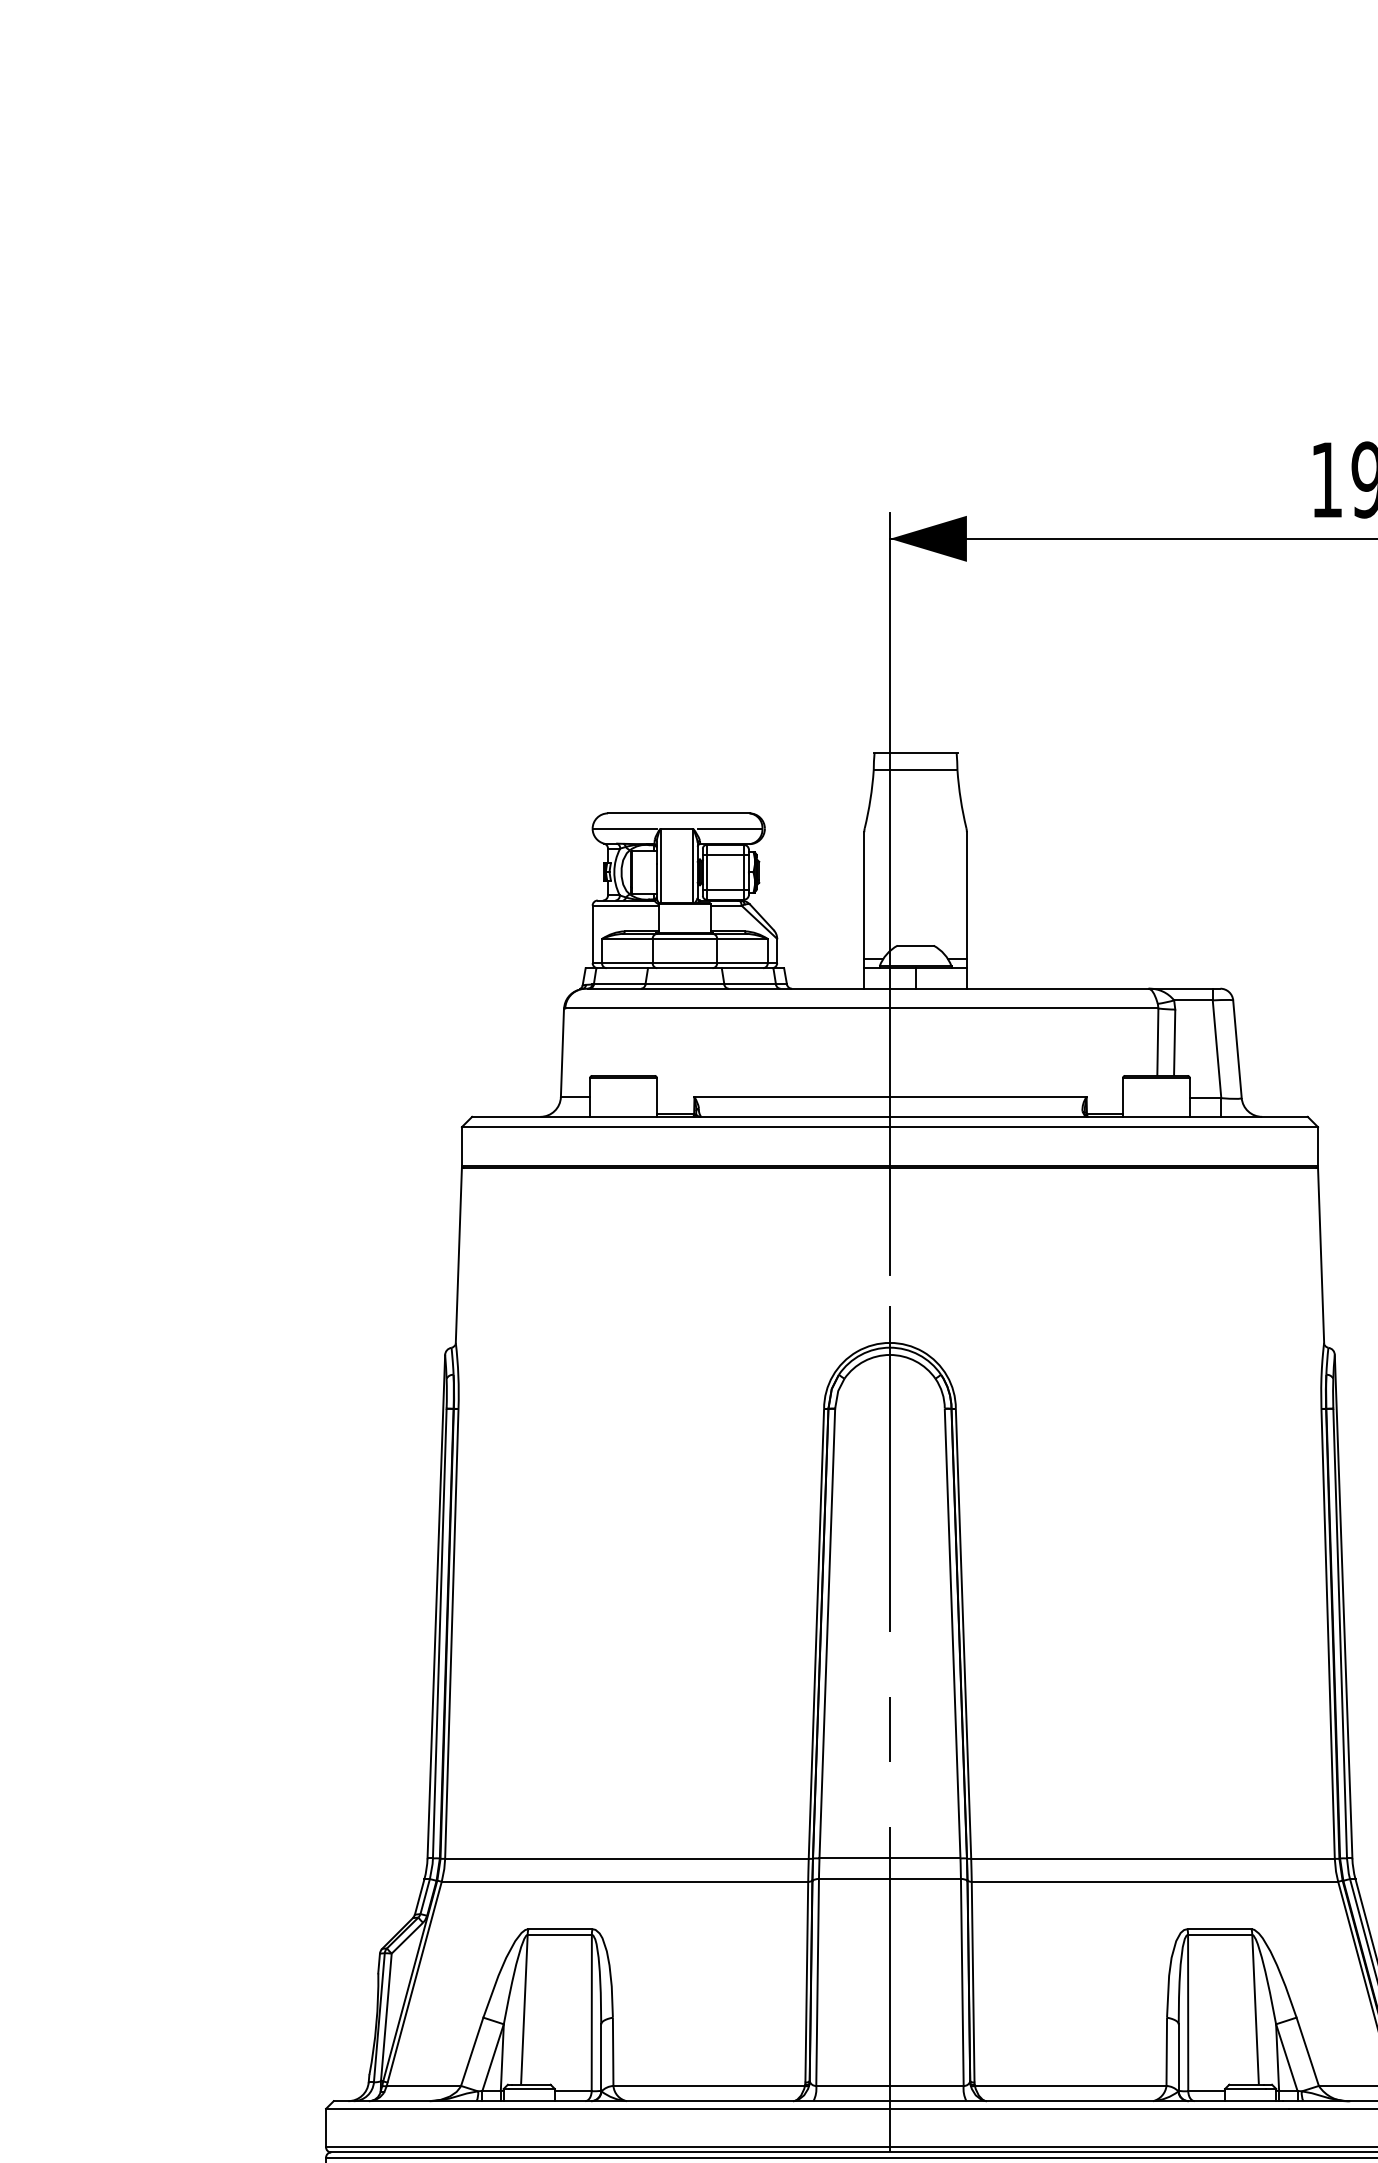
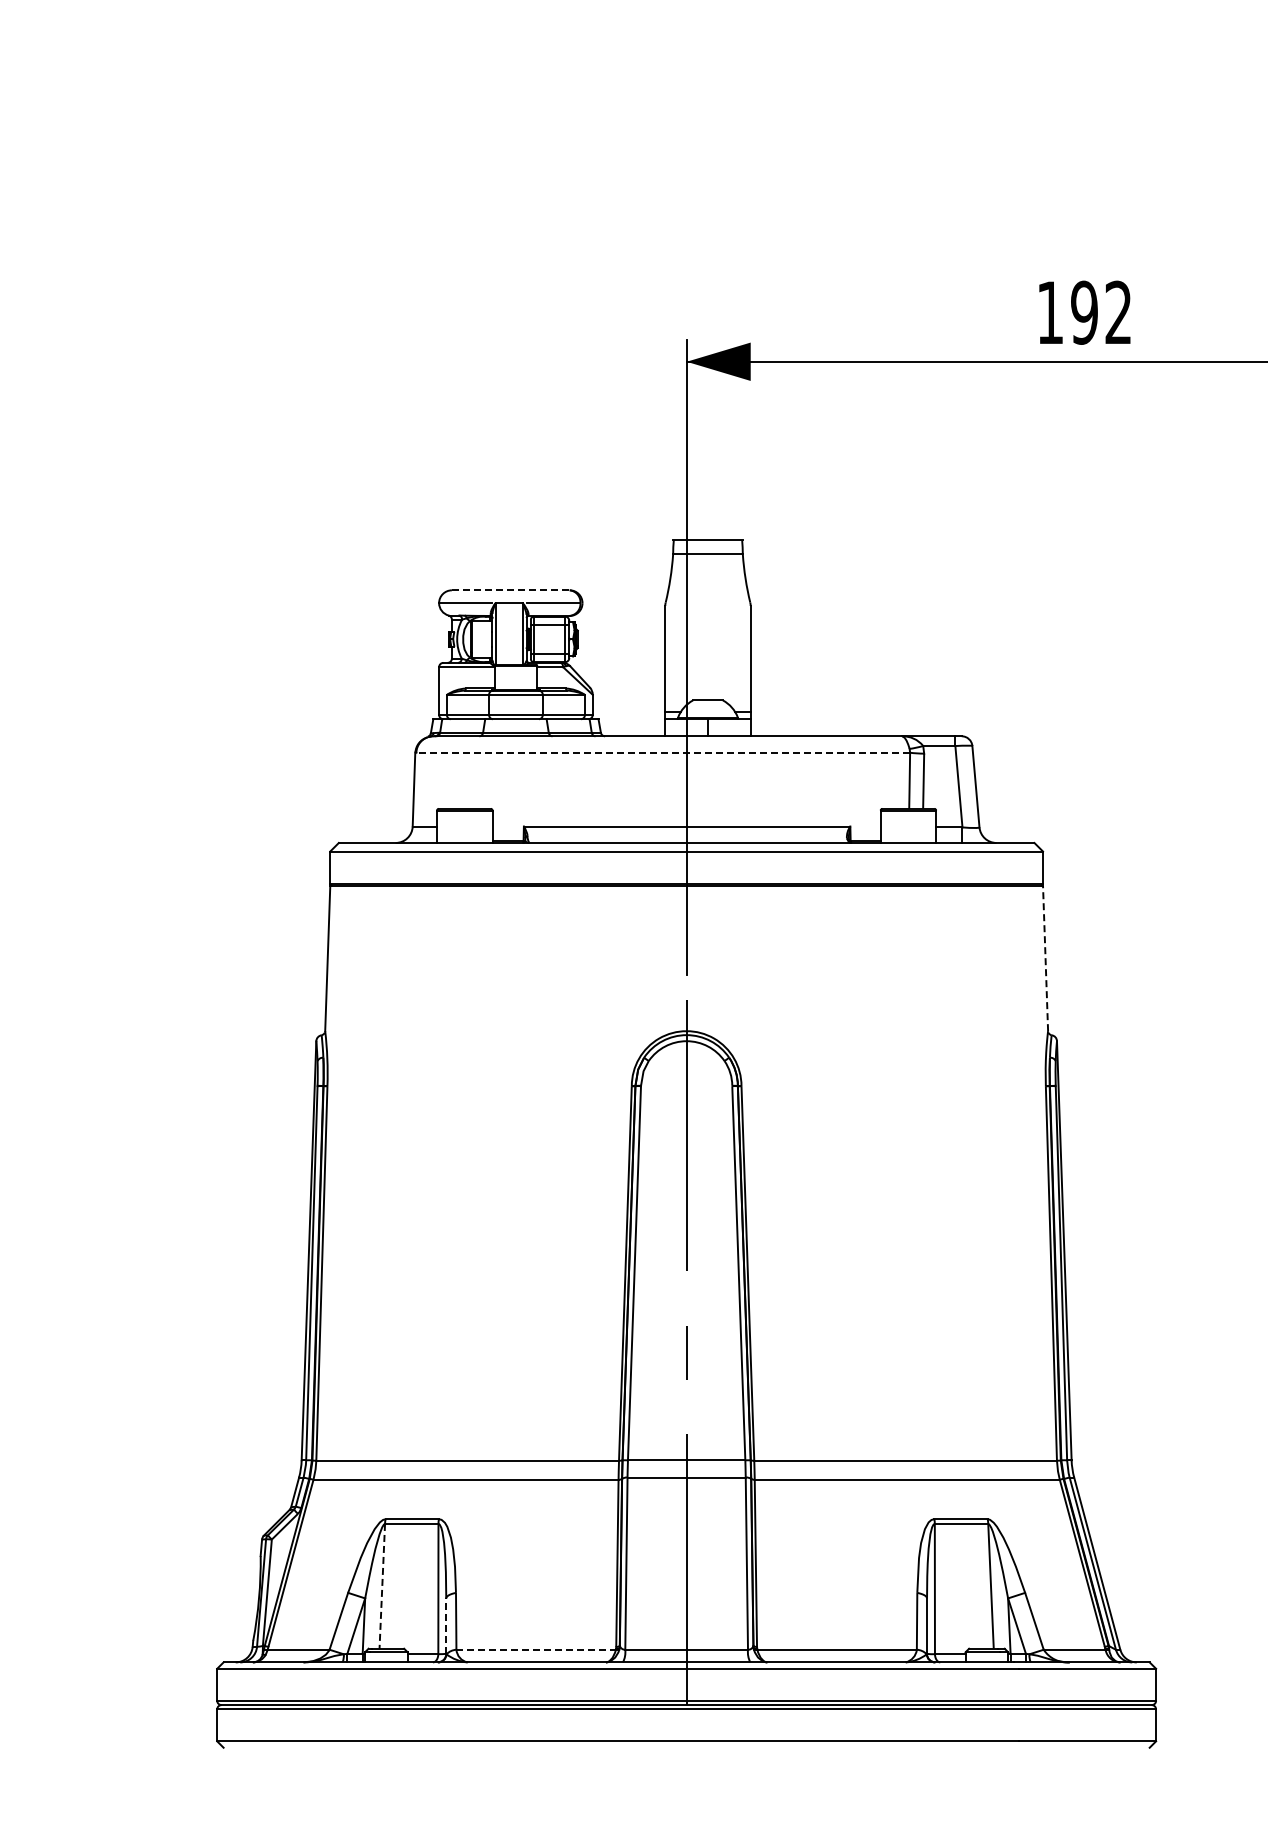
line: (678, 813) -> (510, 590), solid -> dashed
line: (862, 1008) -> (663, 752), solid -> dashed
line: (1321, 1255) -> (1045, 958), solid -> dashed
line: (524, 2009) -> (382, 1586), solid -> dashed
line: (601, 2058) -> (446, 1626), solid -> dashed
line: (709, 2085) -> (536, 1649), solid -> dashed

